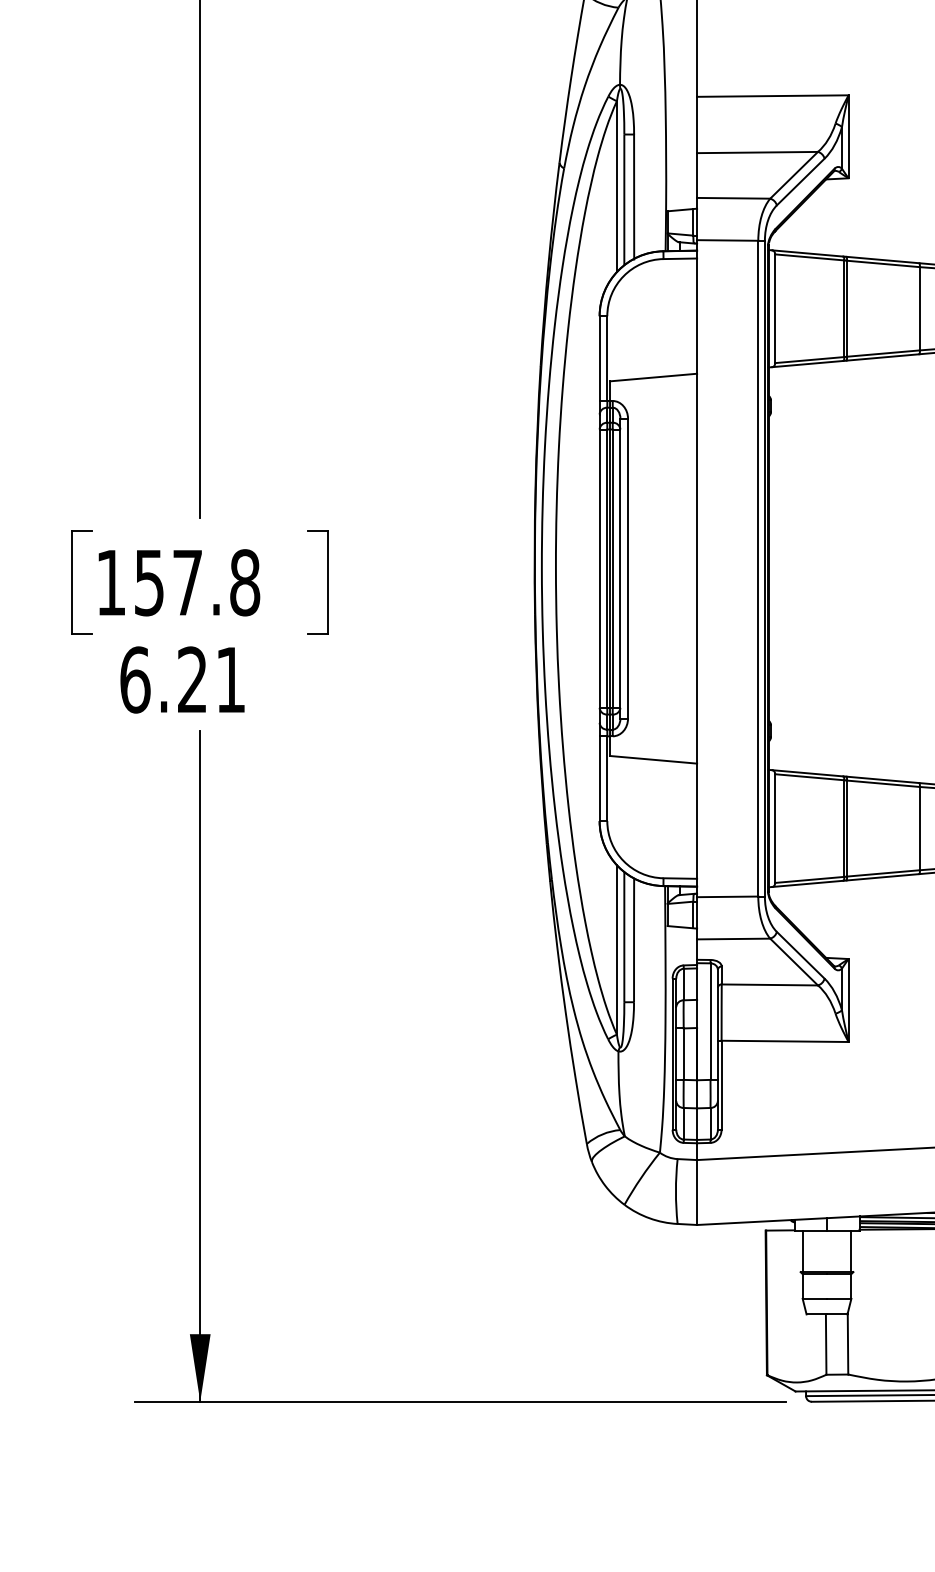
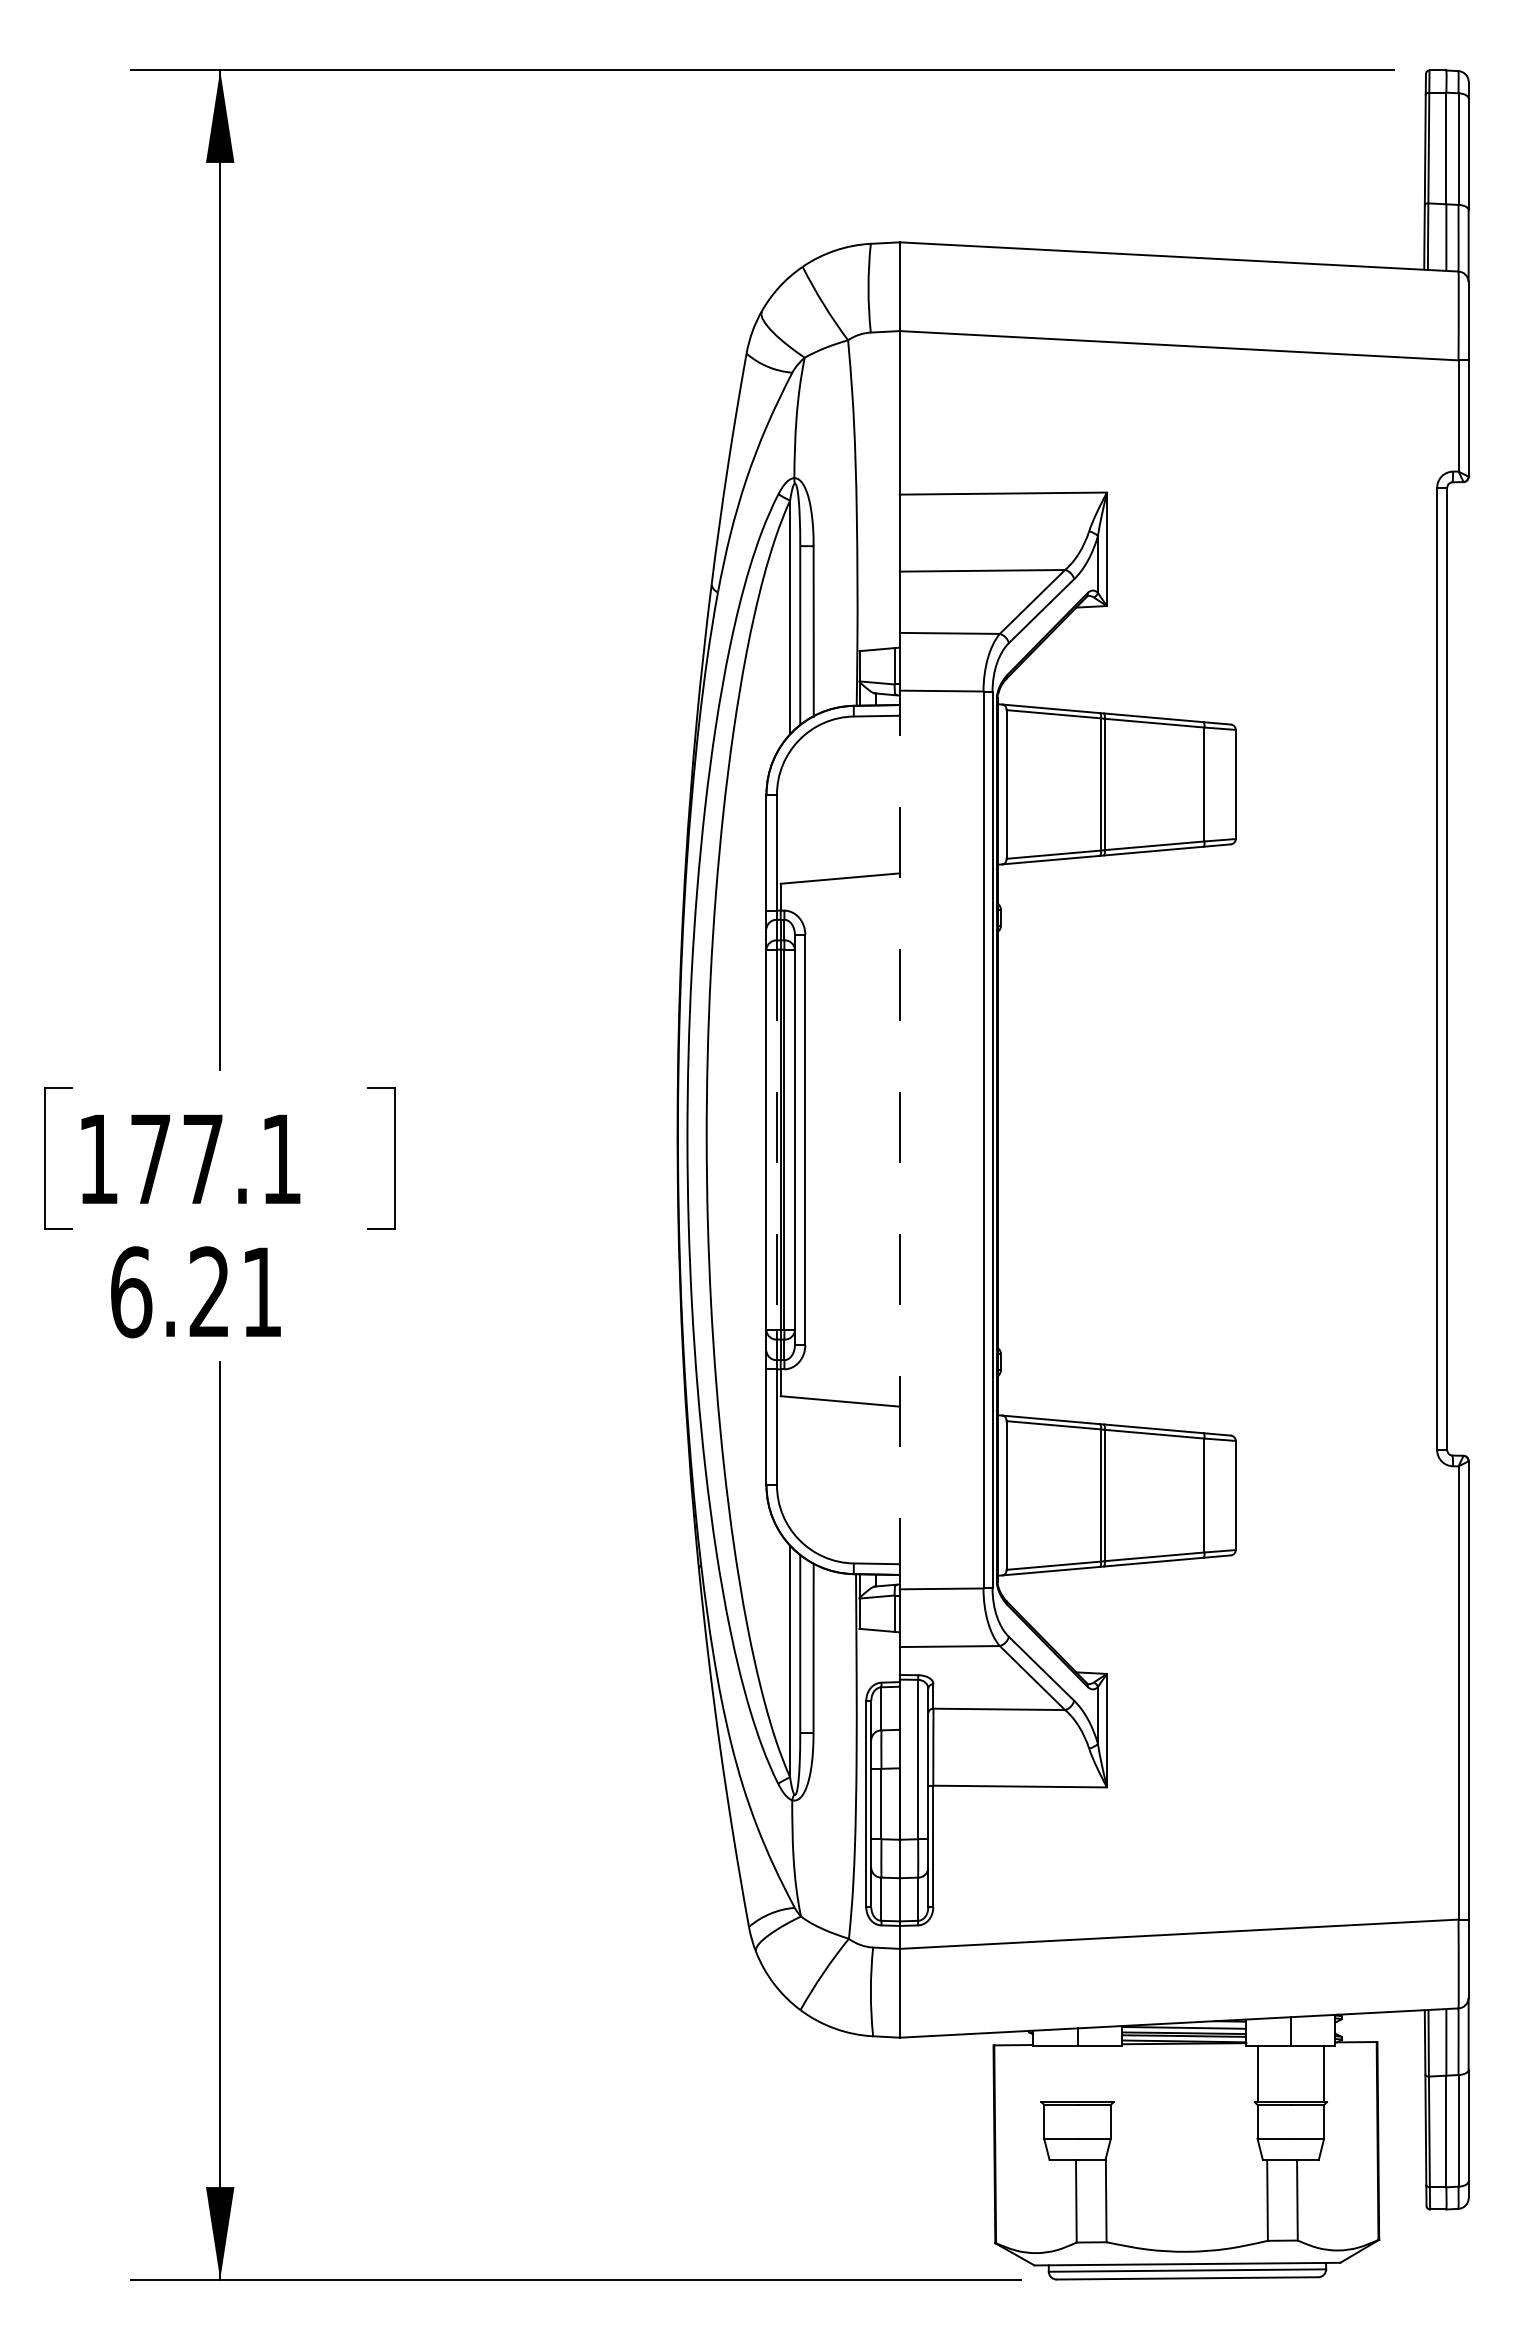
line: (696, 568) -> (899, 1139), solid -> dashed
line: (606, 569) -> (776, 1140), solid -> dashed
text: (197, 582) -> (216, 1159), 157.8 -> 177.1
line: (802, 1251) -> (1044, 2073), removed
line: (851, 1251) -> (1110, 2073), removed

